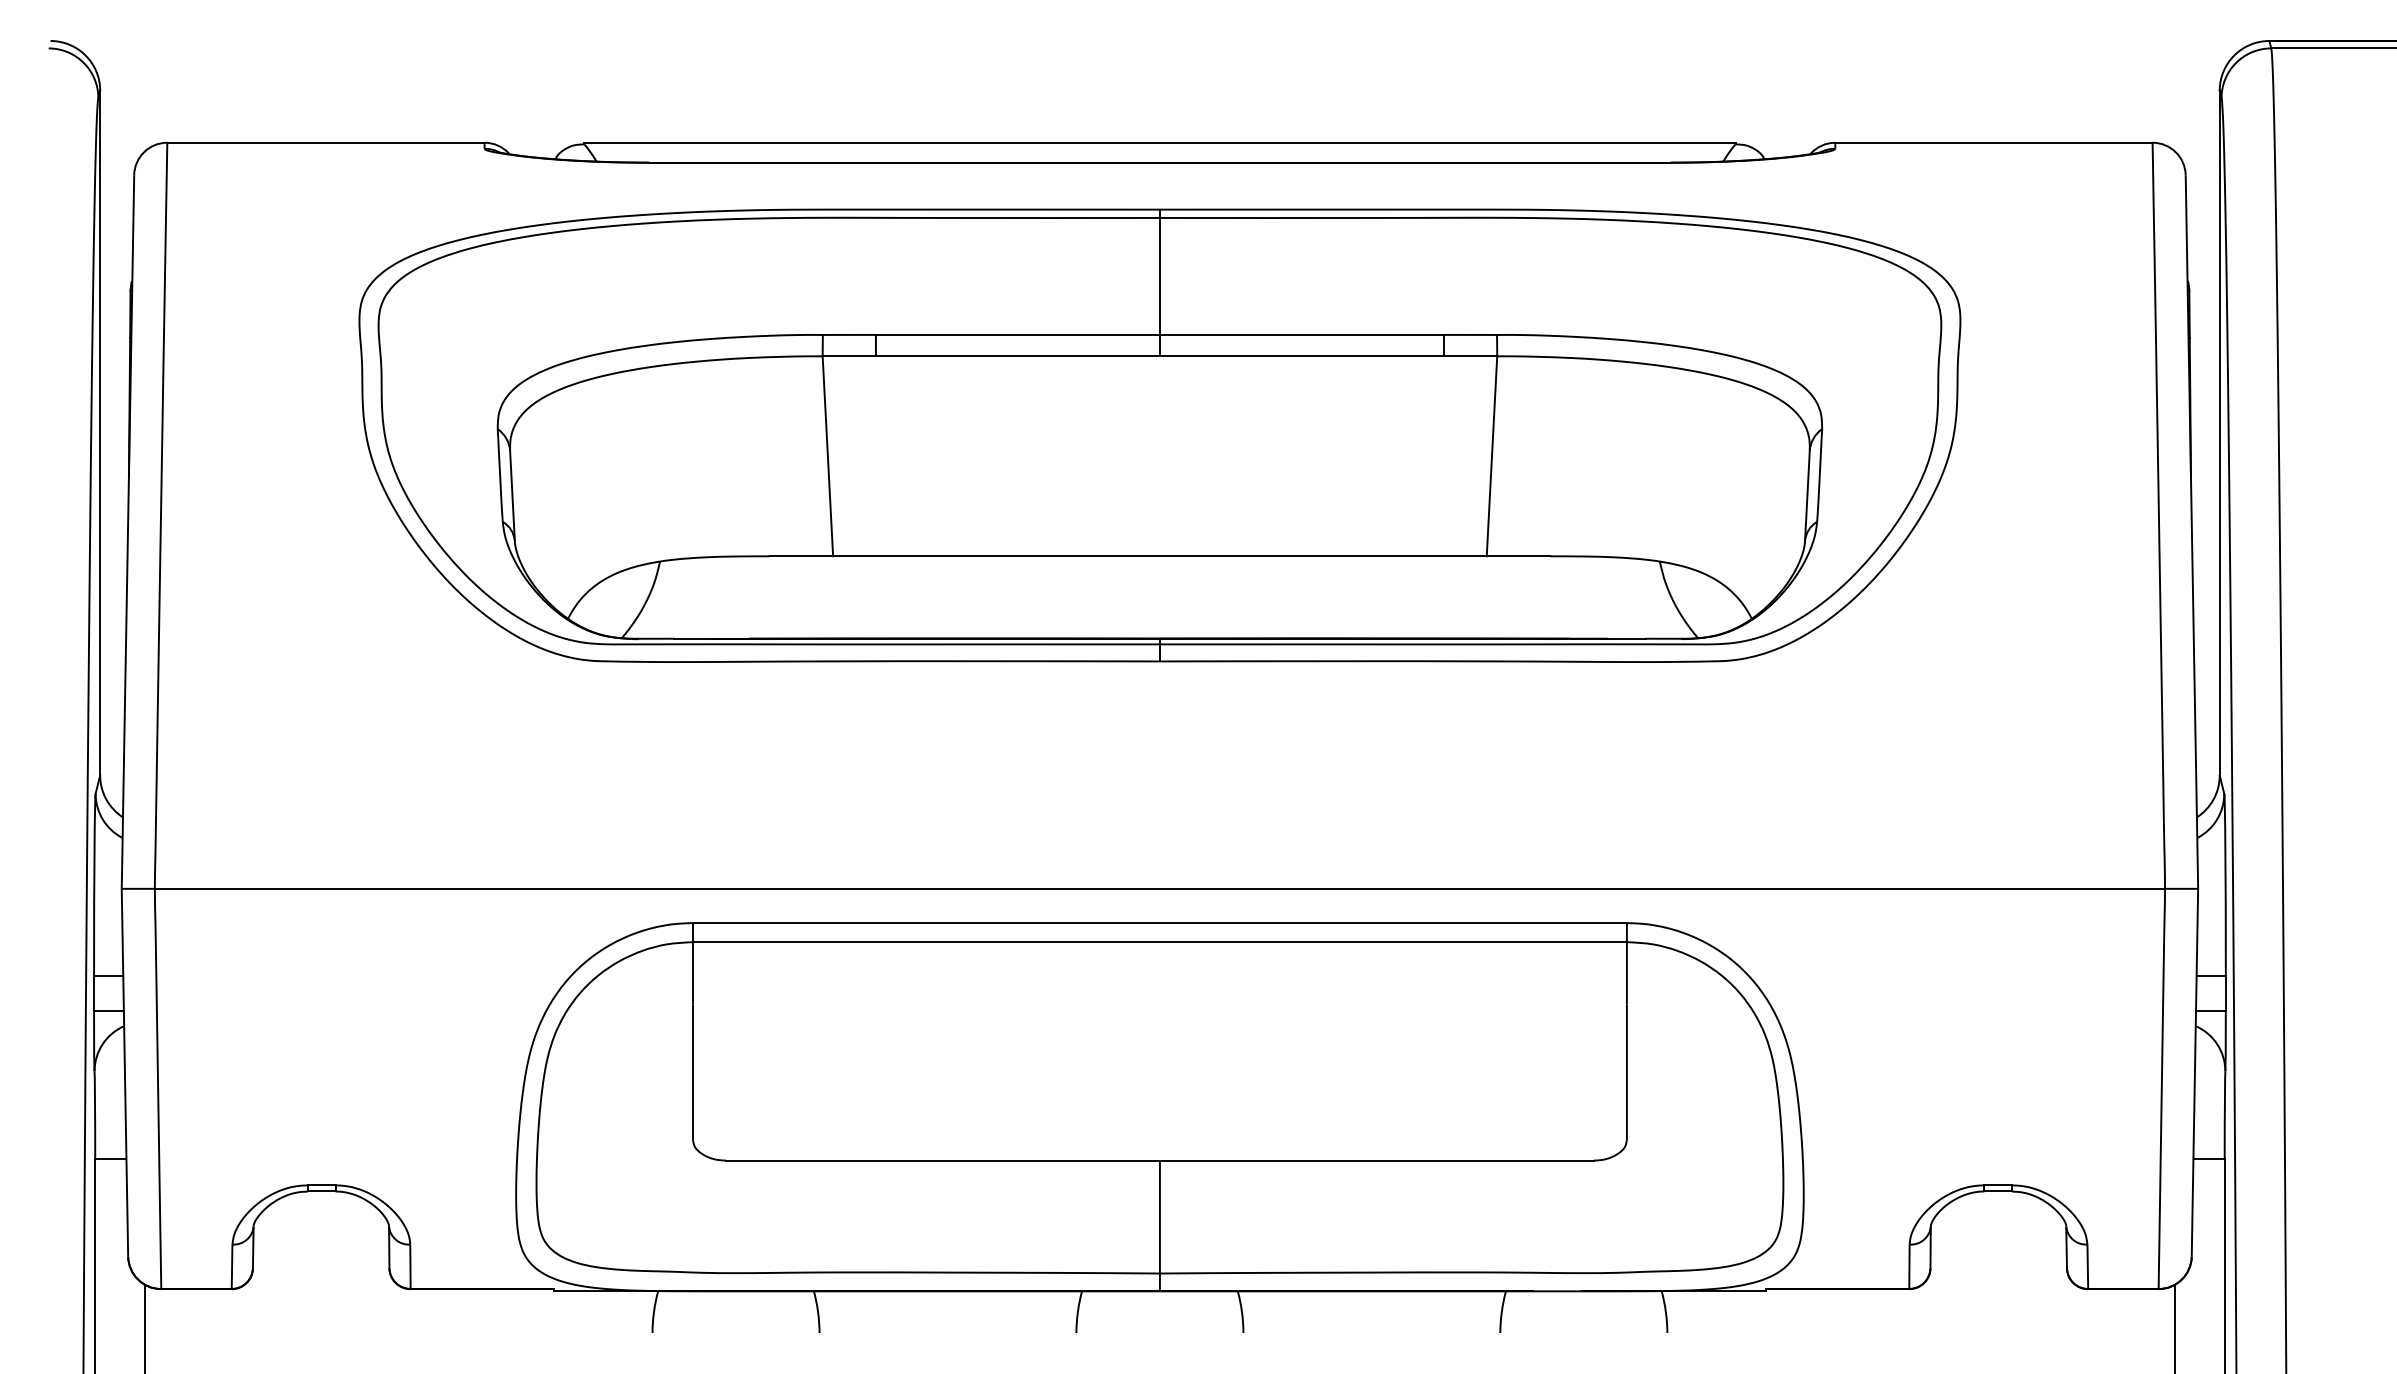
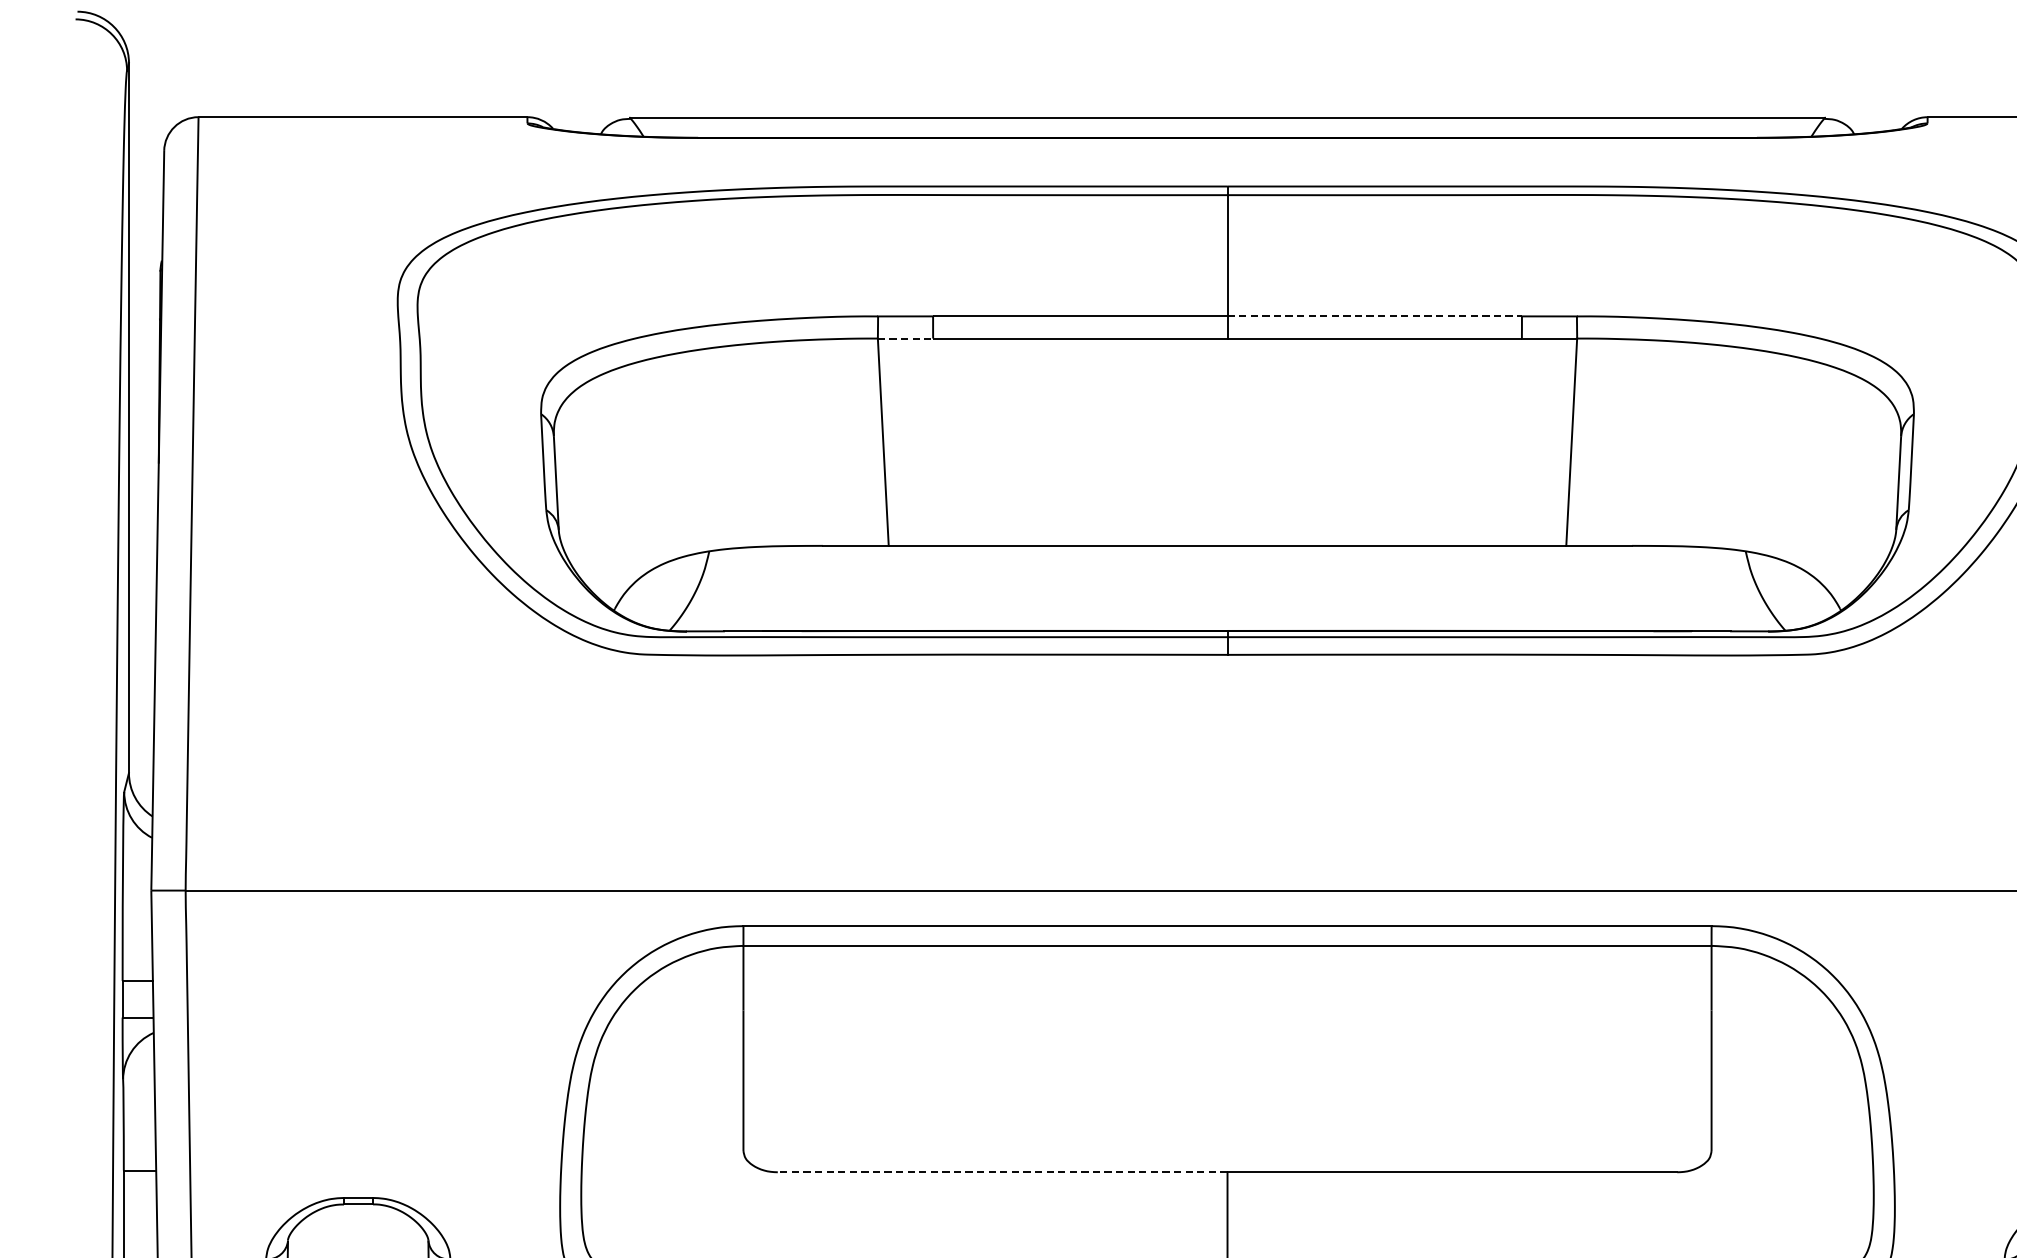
line: (1301, 334) -> (1374, 315), solid -> dashed
line: (849, 356) -> (905, 338), solid -> dashed
line: (943, 1160) -> (1003, 1172), solid -> dashed

